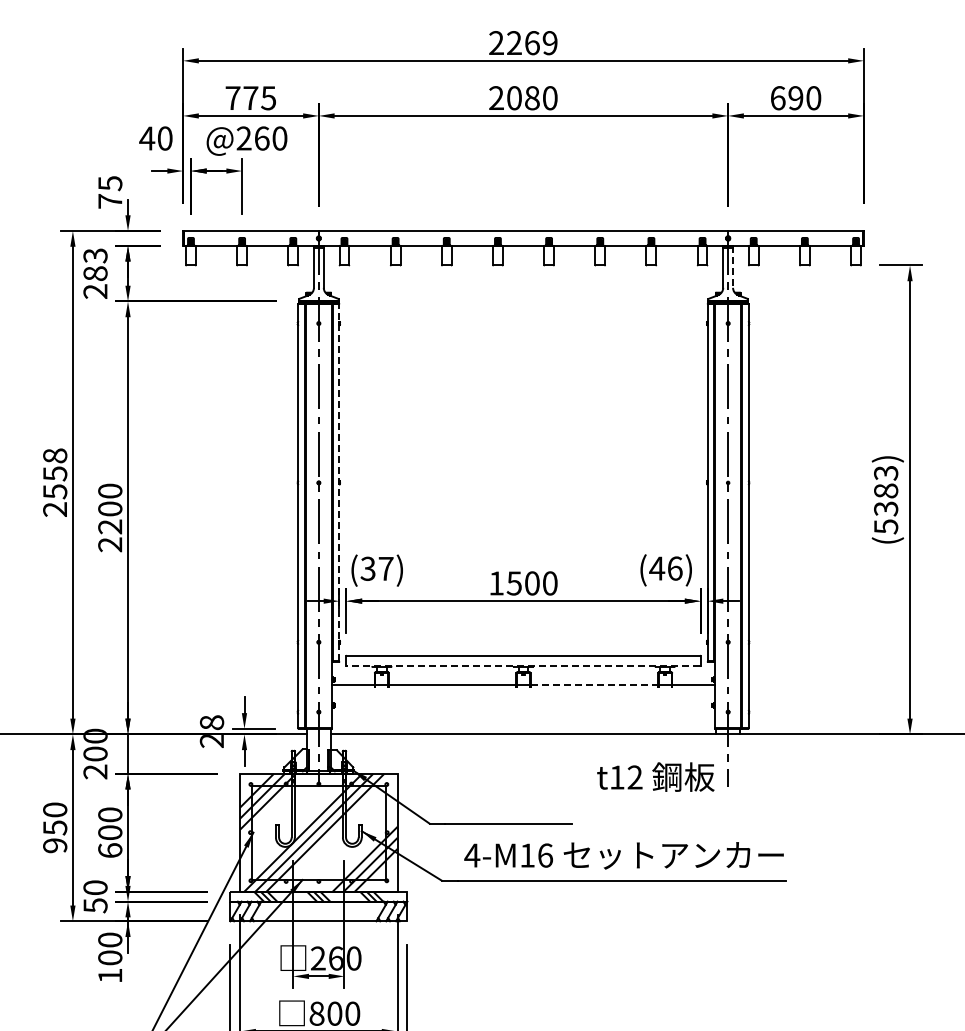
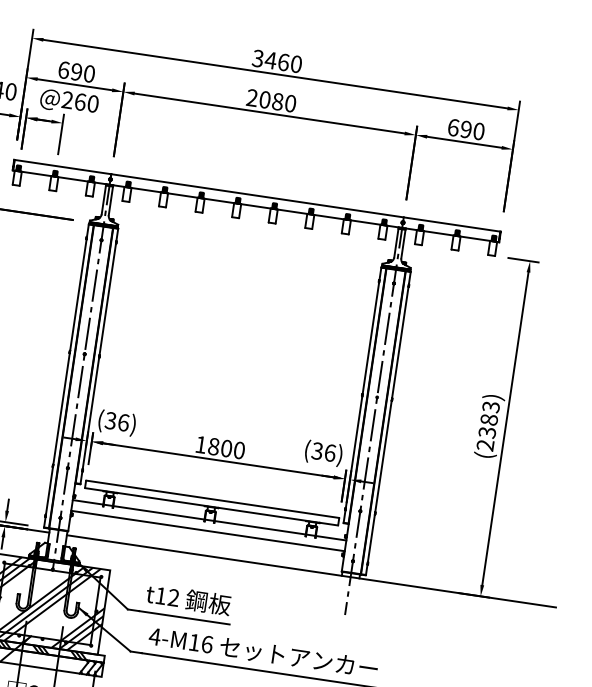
text: (523, 43) -> (277, 61), 2269 -> 3460
text: (250, 98) -> (76, 72), 775 -> 690
line: (733, 267) -> (403, 244), dashed -> solid
line: (339, 482) -> (99, 356), dashed -> solid
text: (886, 526) -> (485, 445), (5383) -> (2383)
text: (385, 568) -> (123, 422), (37) -> (36)
text: (657, 568) -> (317, 451), (46) -> (36)
text: (513, 583) -> (213, 446), 1500 -> 1800
line: (523, 666) -> (211, 507), dashed -> solid
line: (594, 685) -> (260, 528), dashed -> solid
line: (523, 700) -> (207, 531), added
text: (655, 776) -> (188, 599), moved

